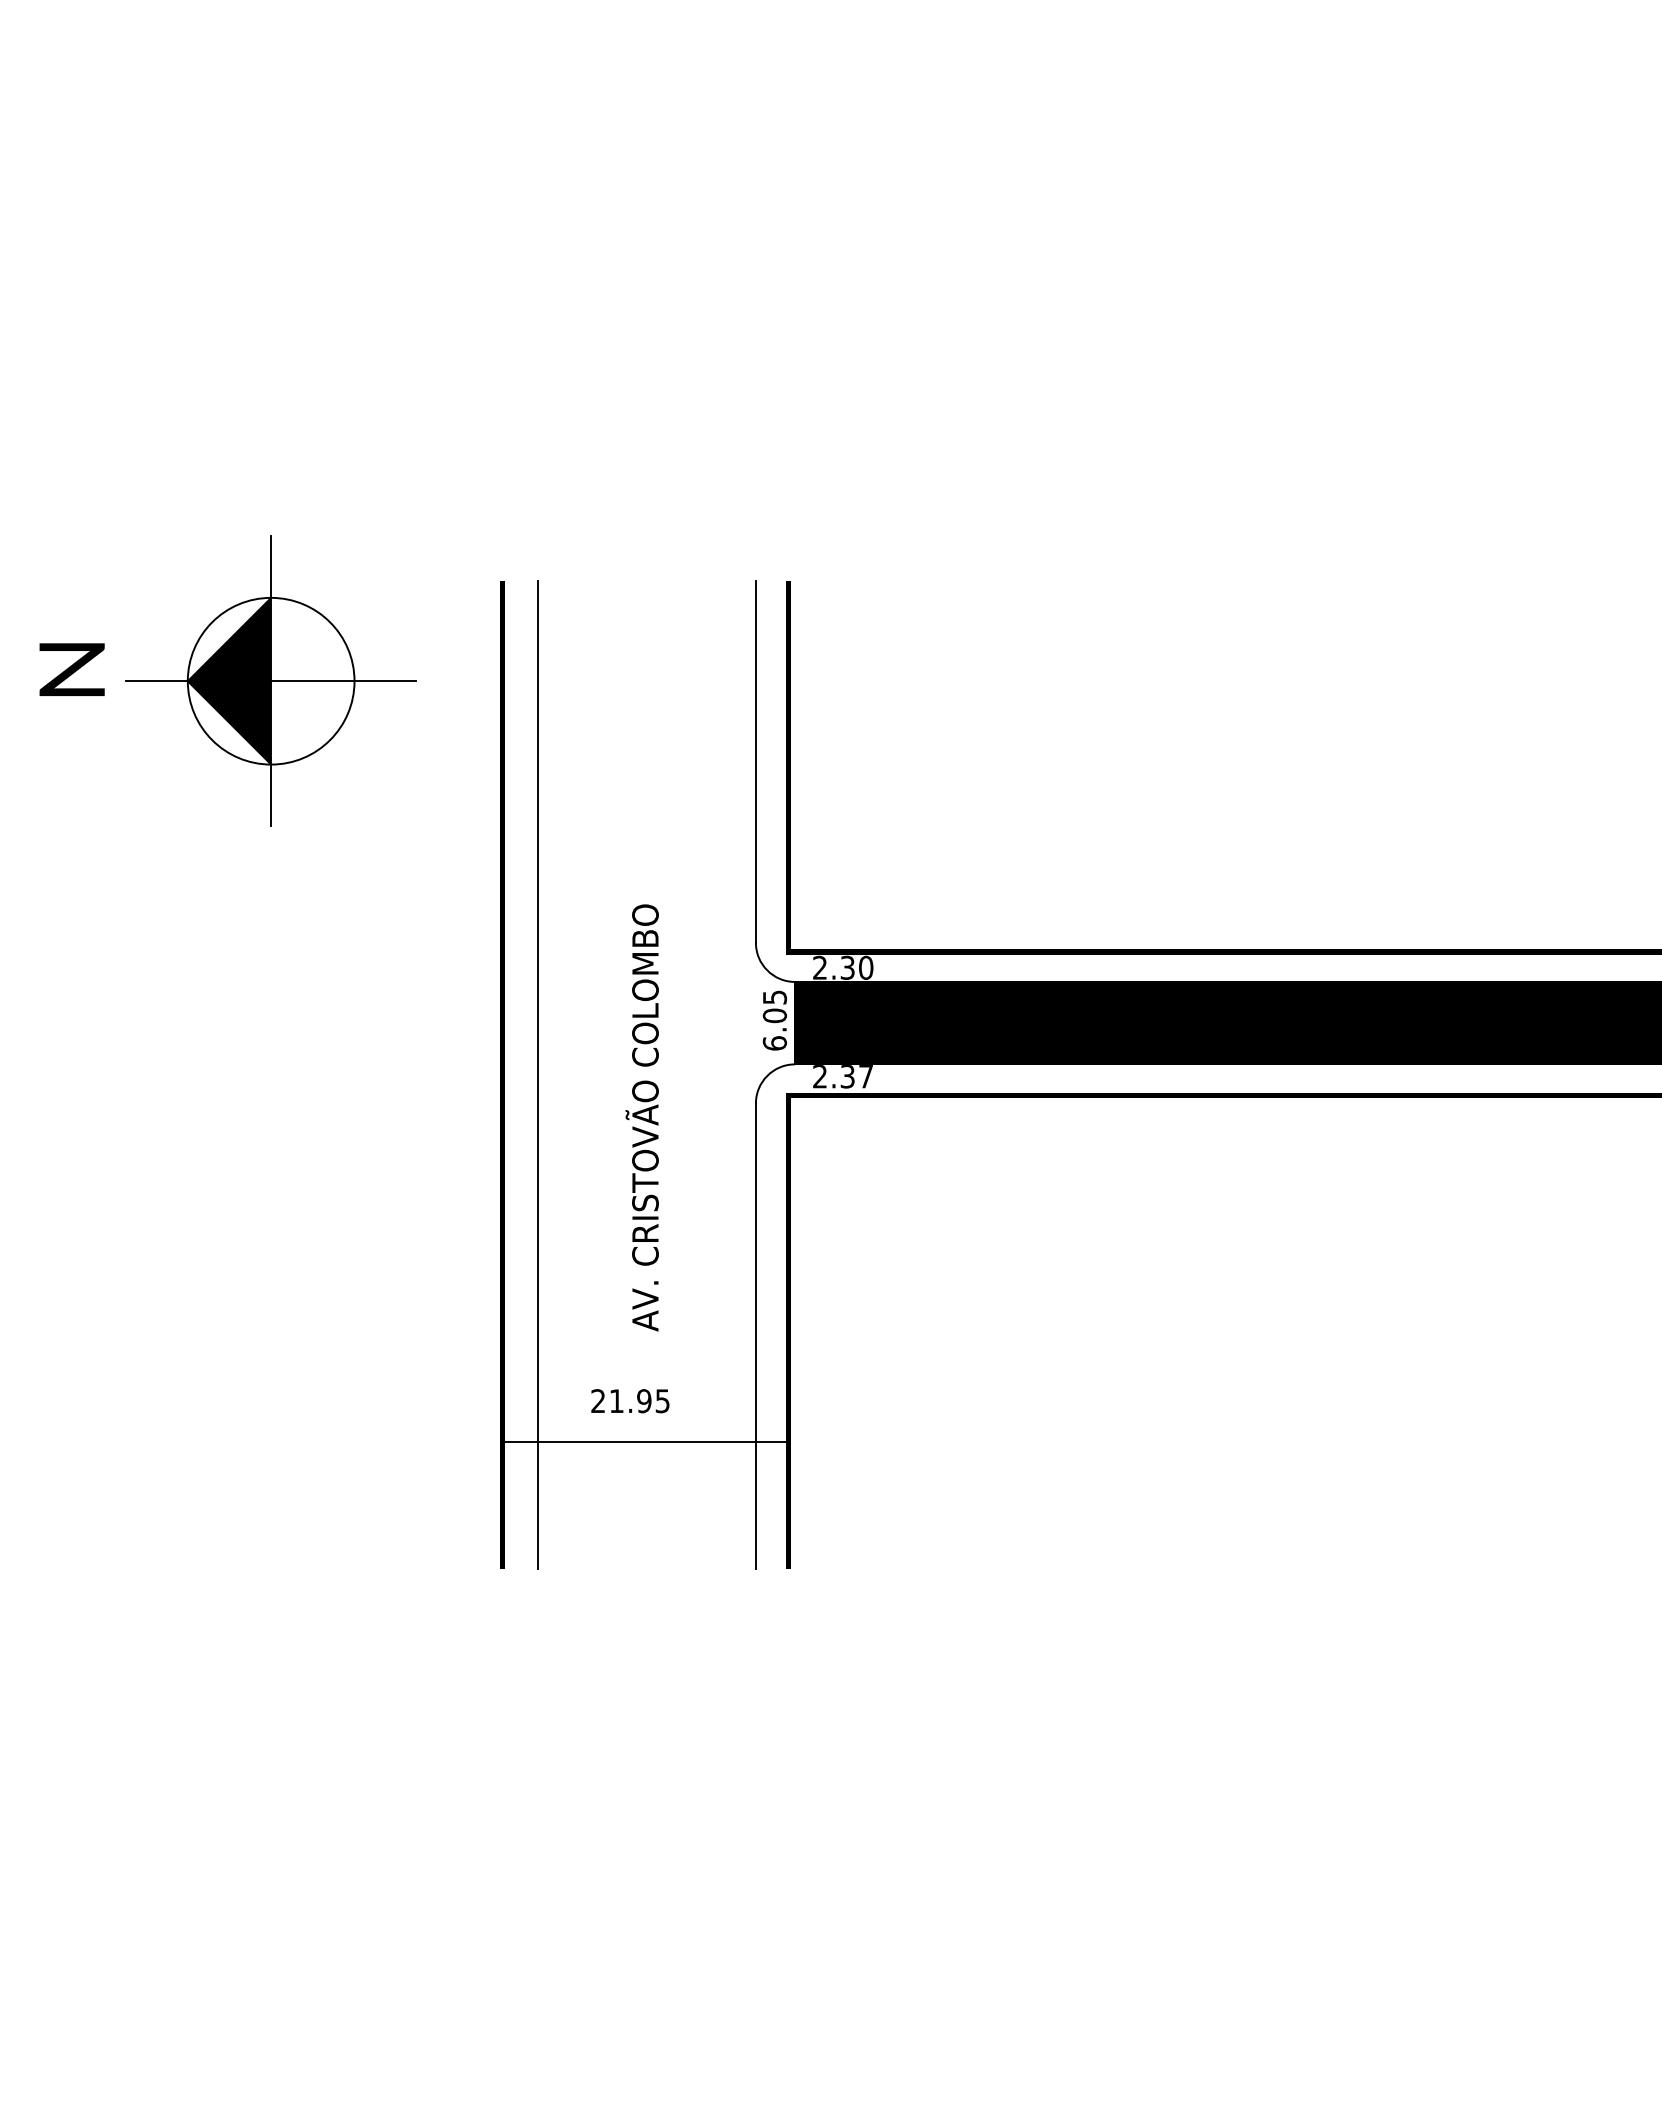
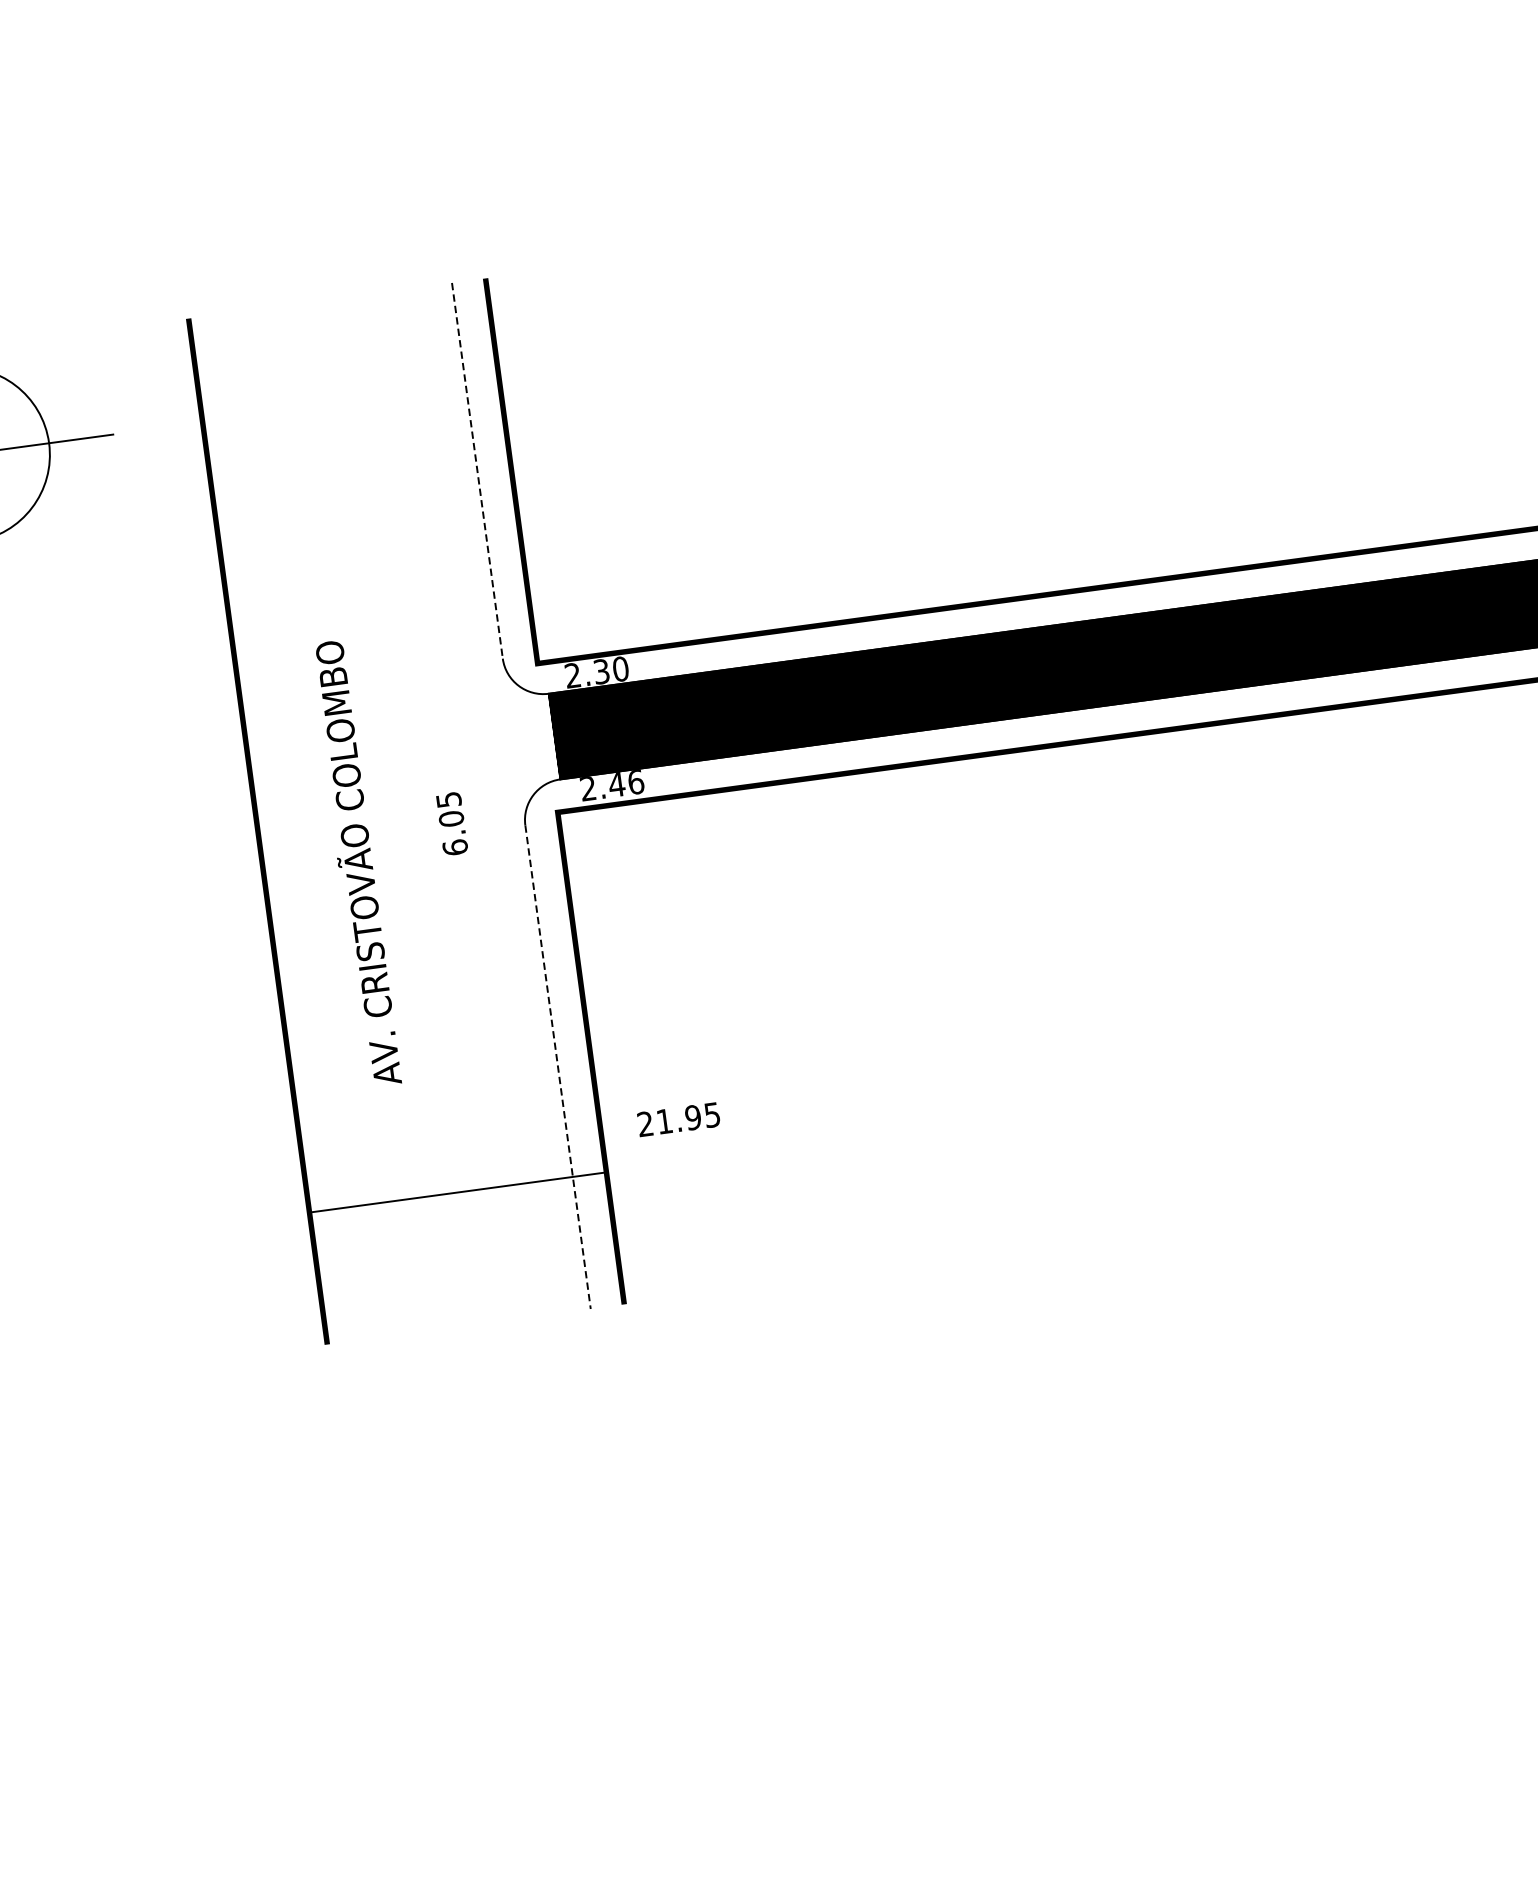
line: (755, 762) -> (477, 471), solid -> dashed
text: (774, 1020) -> (451, 823), moved
line: (538, 1074) -> (295, 825), removed
text: (856, 1076) -> (626, 783), 2.37 -> 2.46
text: (641, 1117) -> (354, 863), moved
line: (755, 1336) -> (557, 1067), solid -> dashed
text: (630, 1401) -> (678, 1119), moved

